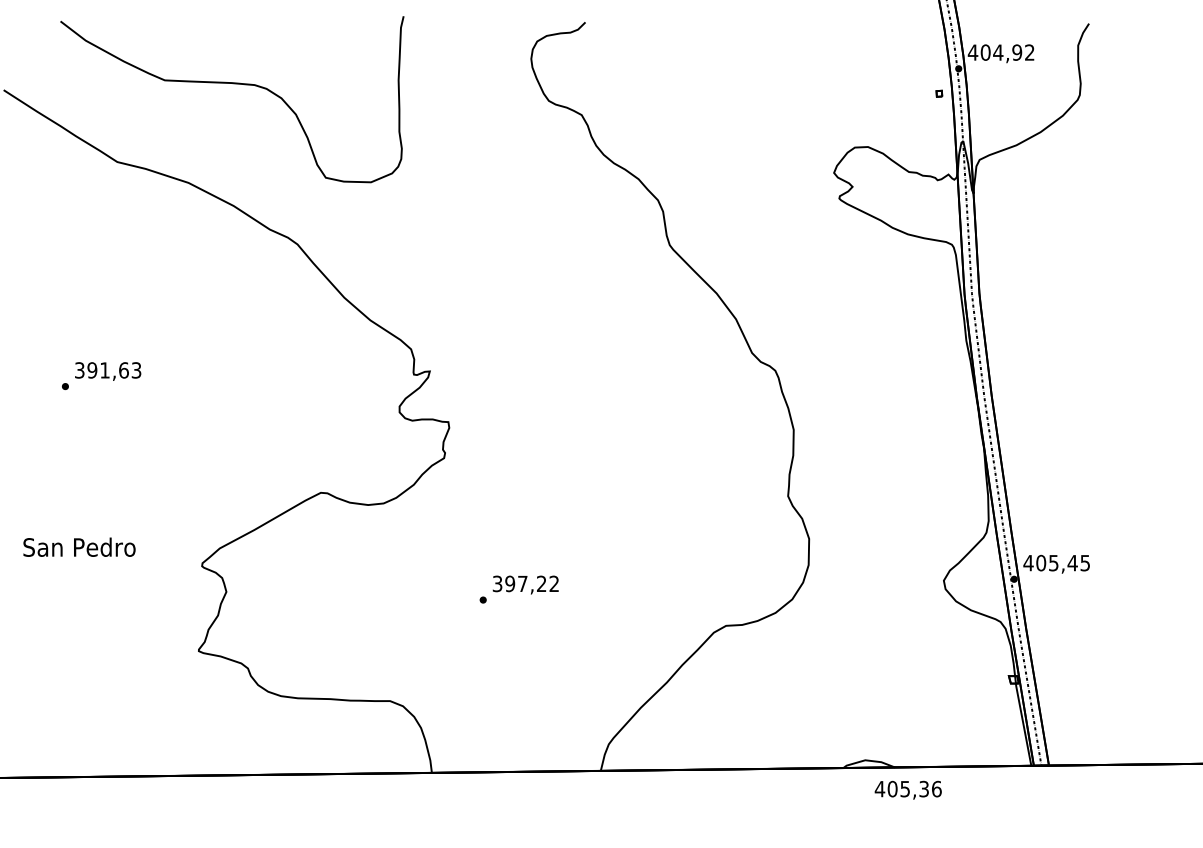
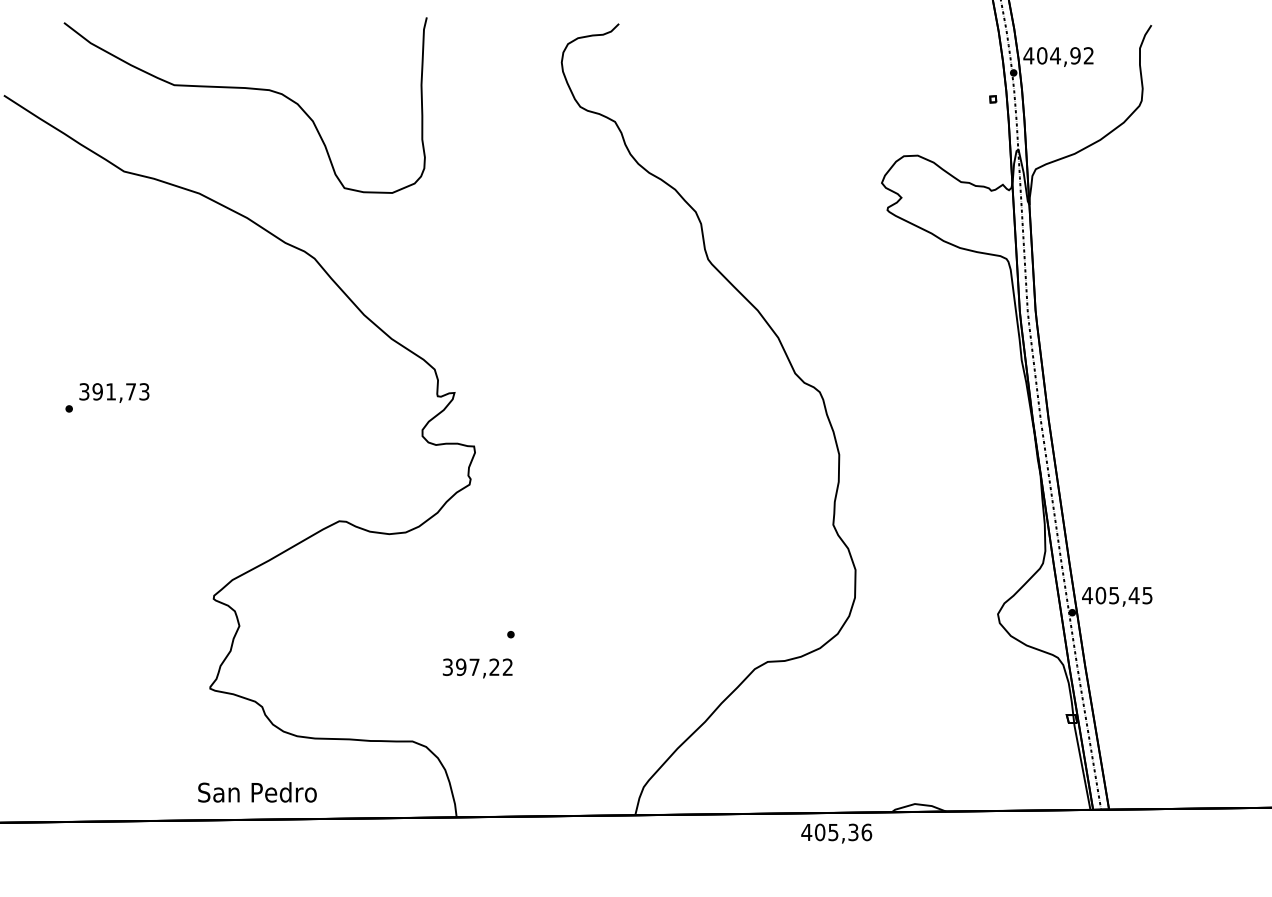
text: (123, 370) -> (130, 391), 391,63 -> 391,73
text: (79, 546) -> (257, 791), moved
text: (525, 584) -> (477, 667), moved
text: (907, 789) -> (835, 832), moved

